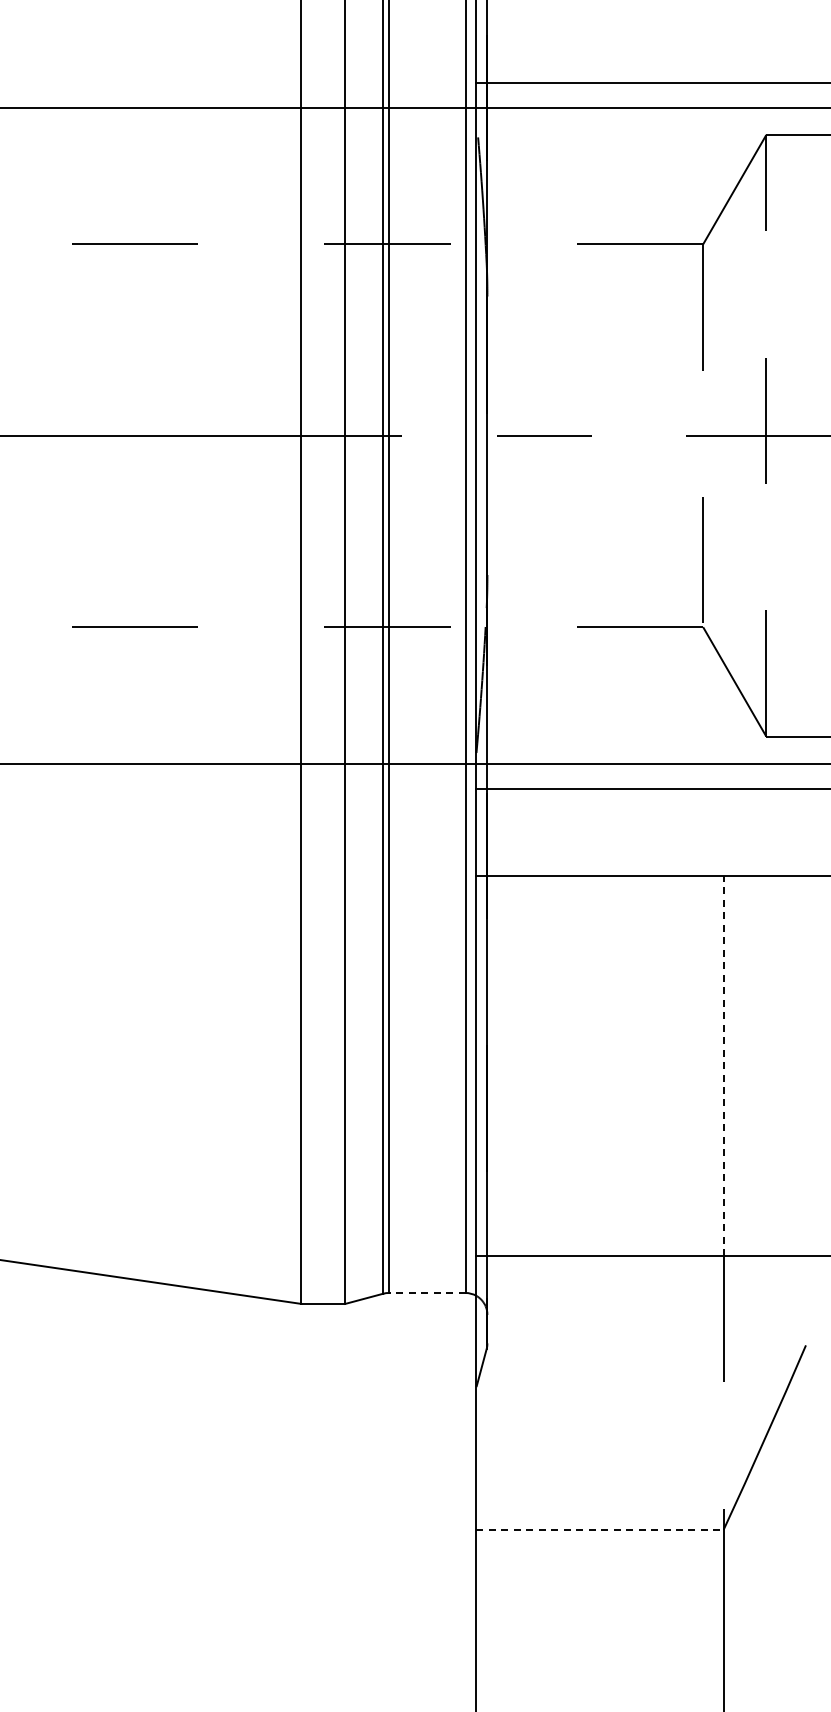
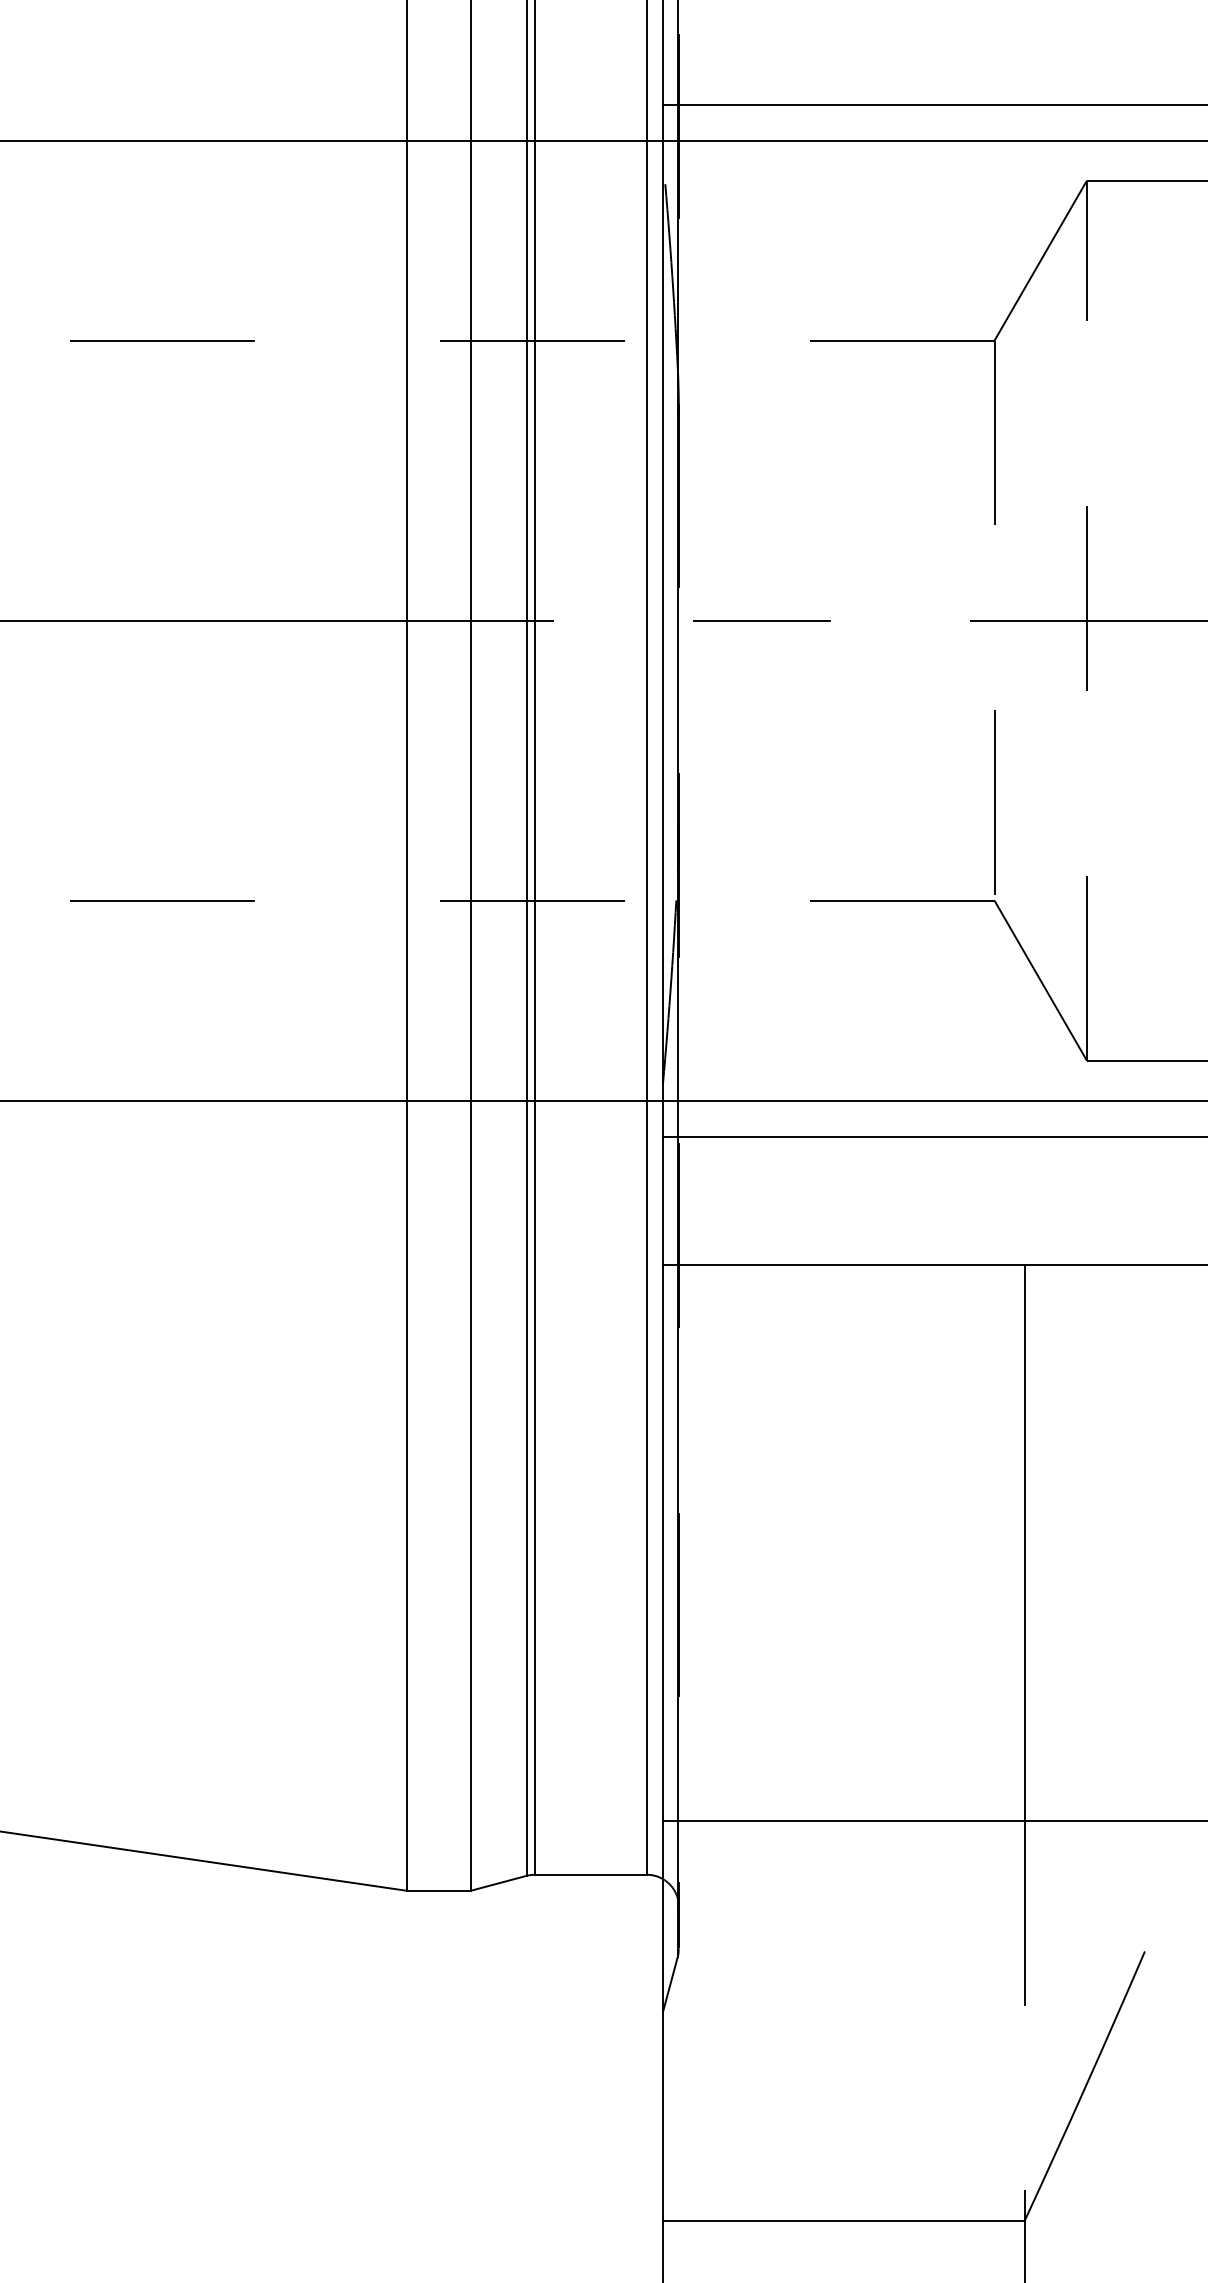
line: (723, 1065) -> (1024, 1541), dashed -> solid
line: (426, 1293) -> (589, 1875), dashed -> solid
line: (600, 1529) -> (844, 2220), dashed -> solid

